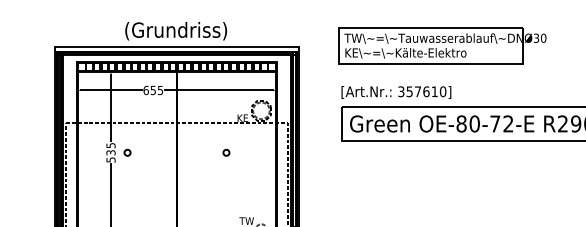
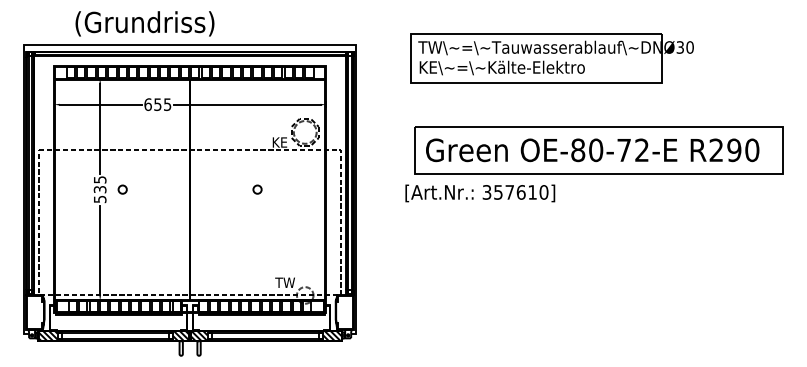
text: (175, 30) -> (144, 23), moved
part: (442, 46) -> (551, 58), moved
text: (396, 92) -> (480, 193), moved

